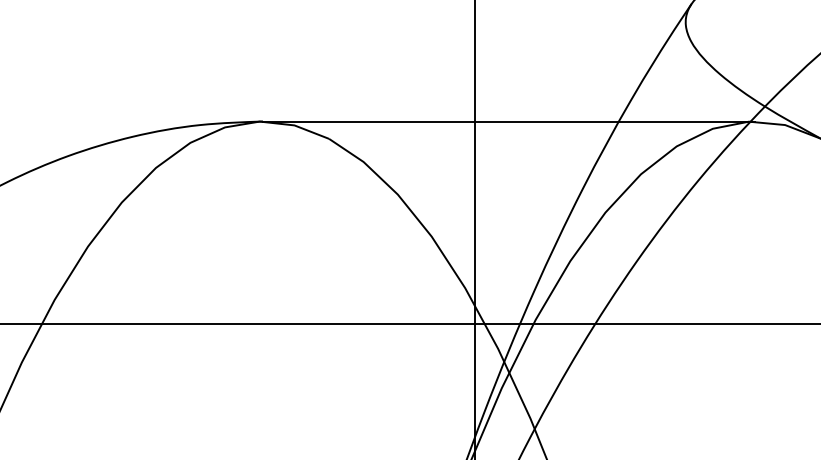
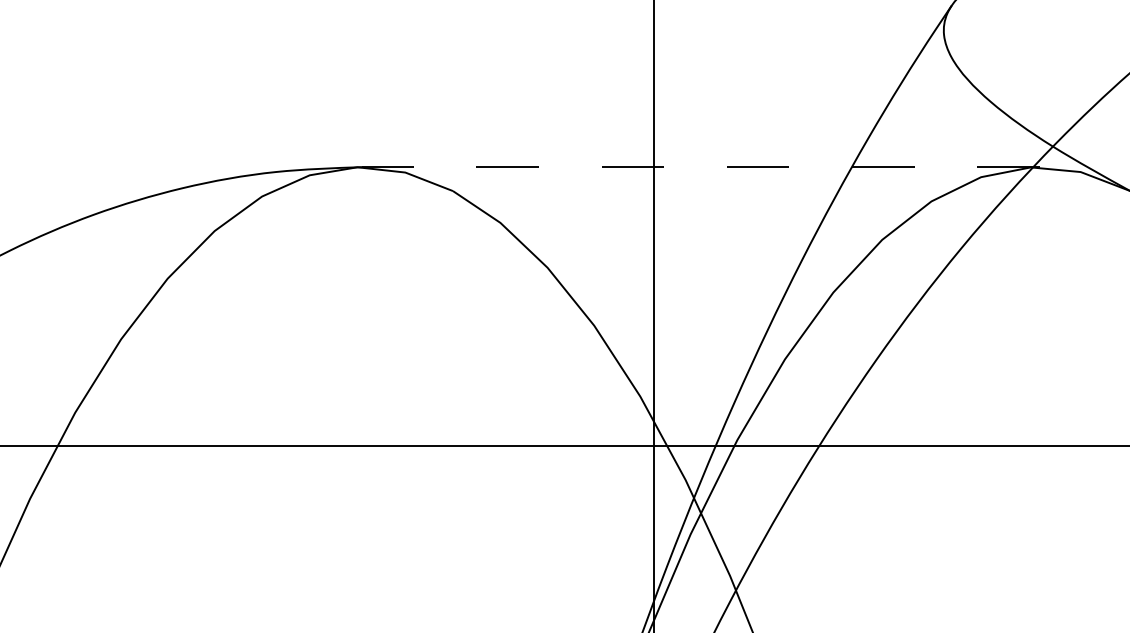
line: (509, 121) -> (701, 167), solid -> dashed

